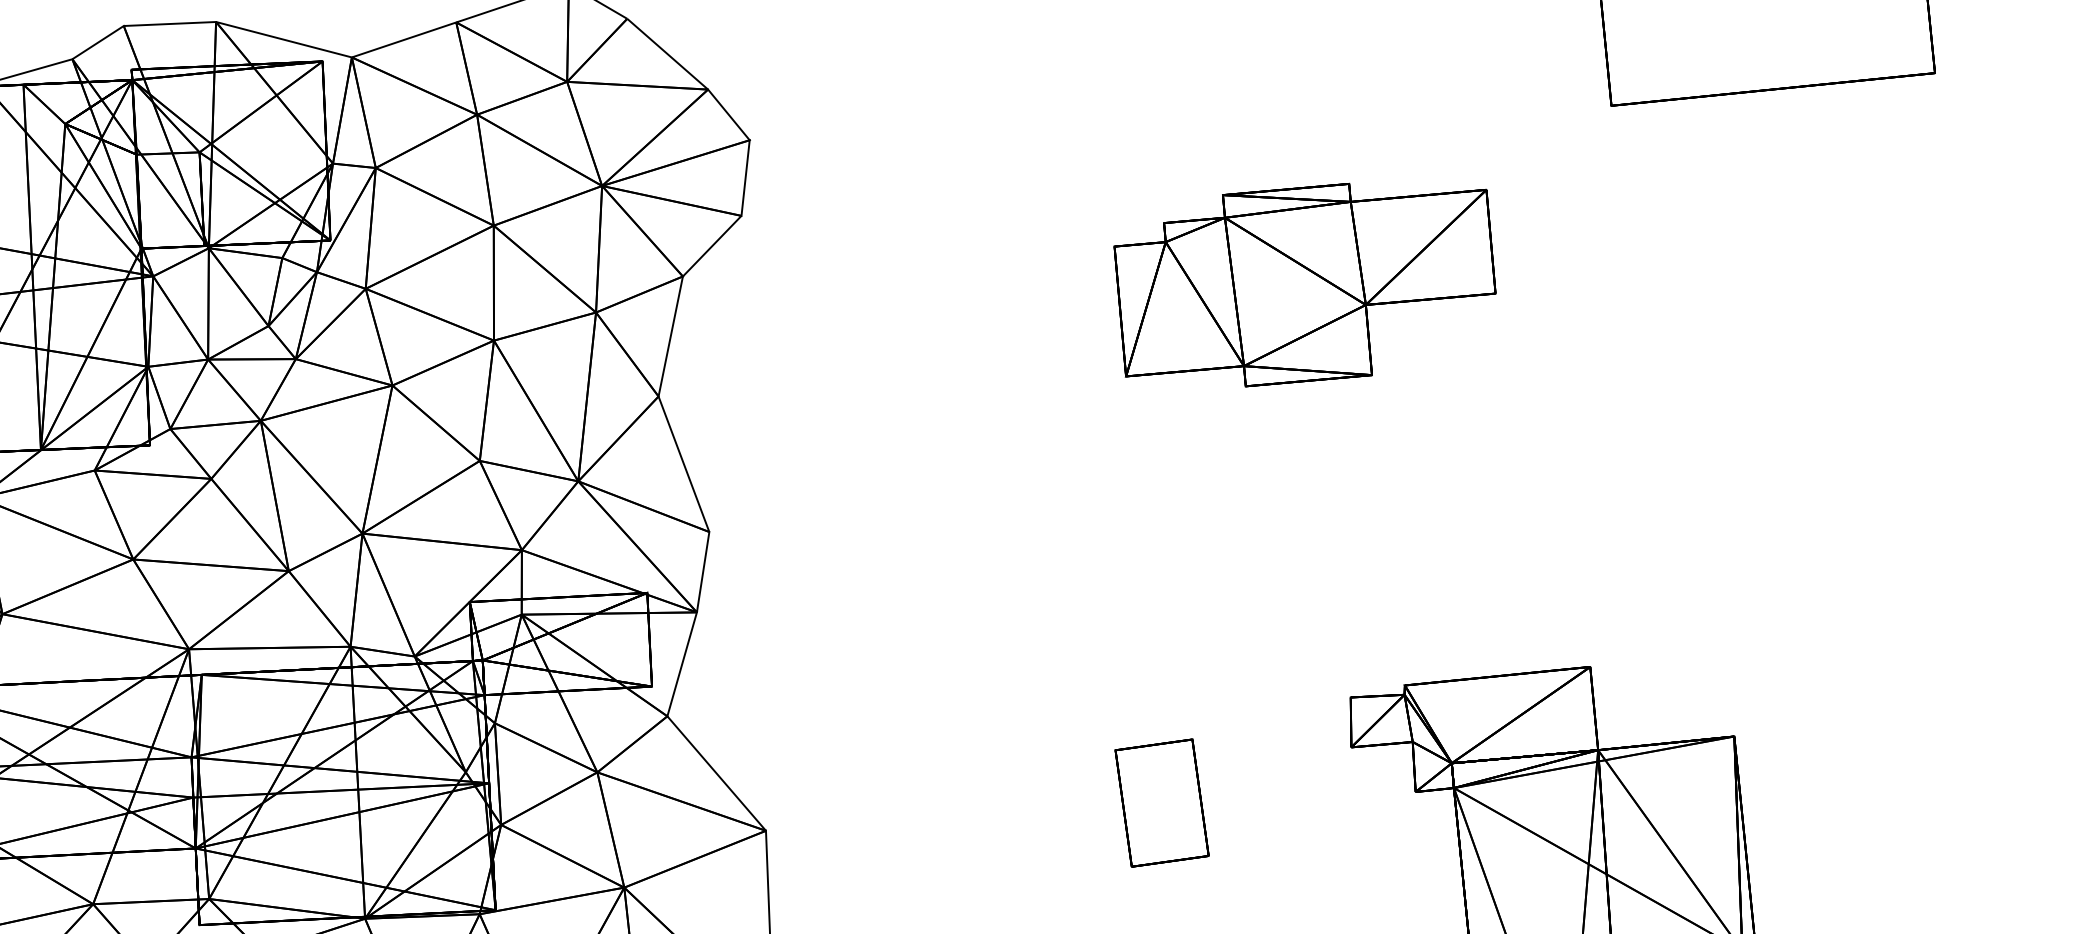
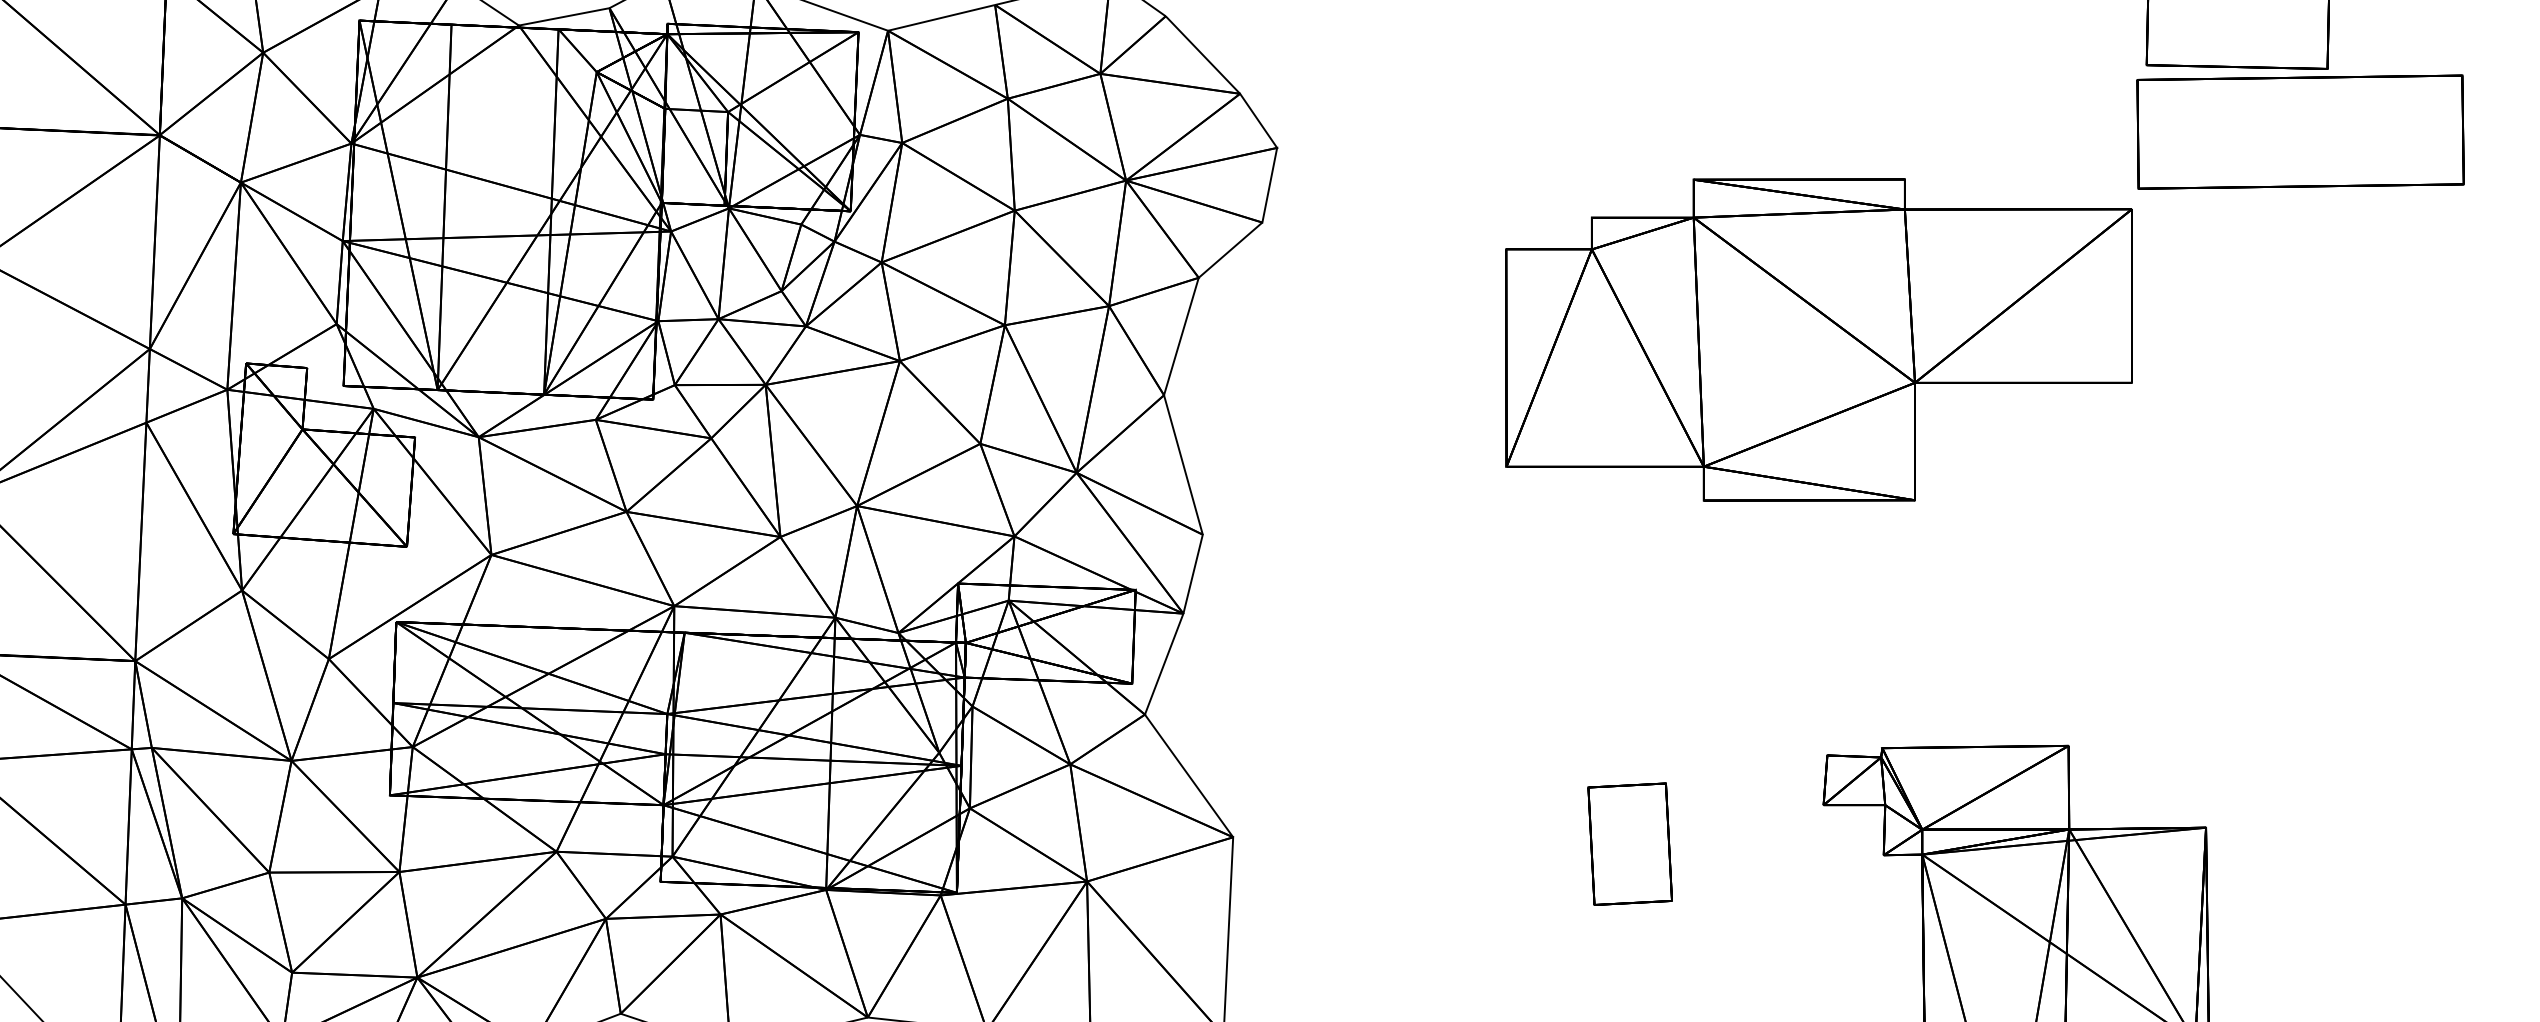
part: (1305, 283) -> (1818, 339), size x1.67

